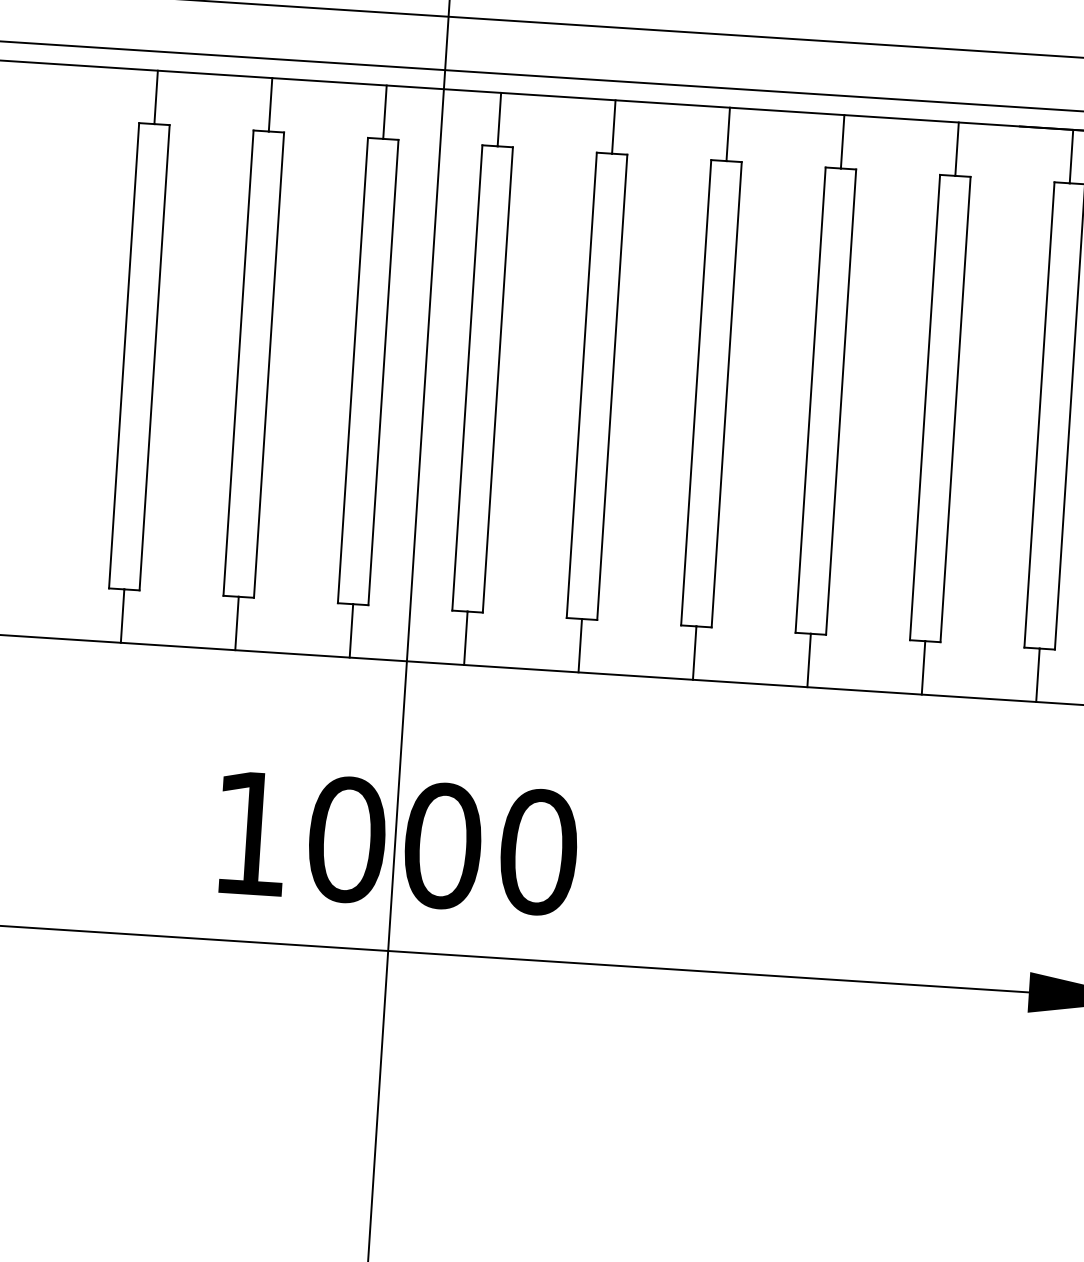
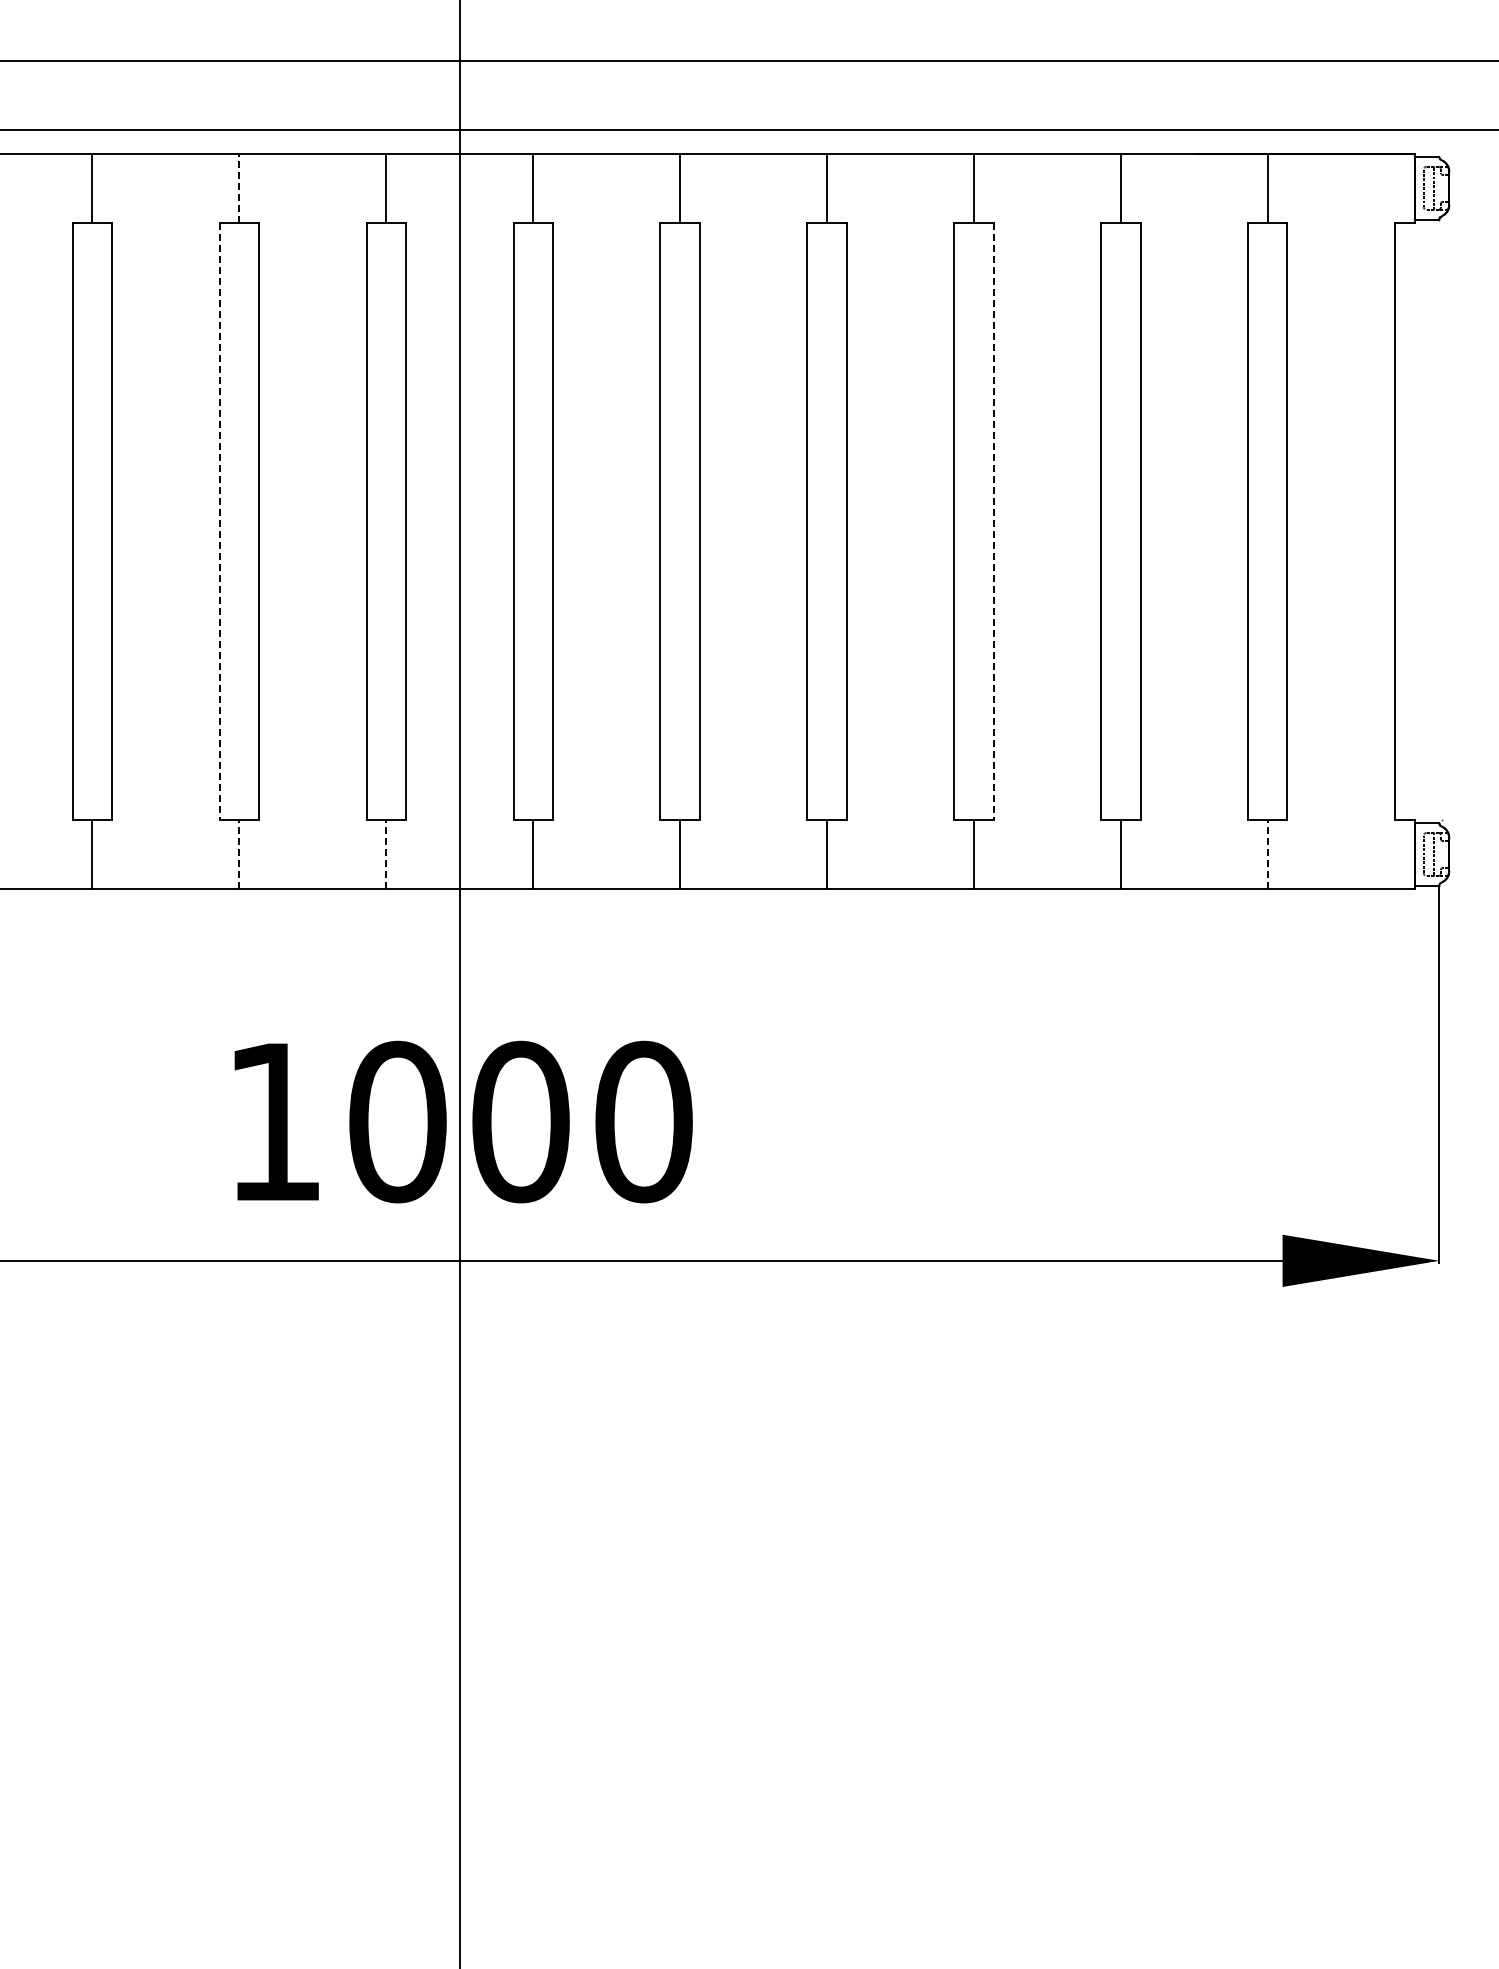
line: (270, 104) -> (239, 187), solid -> dashed
line: (238, 363) -> (219, 521), solid -> dashed
line: (841, 402) -> (993, 521), solid -> dashed
line: (237, 622) -> (239, 853), solid -> dashed
line: (351, 630) -> (386, 853), solid -> dashed
line: (1037, 674) -> (1267, 853), solid -> dashed

